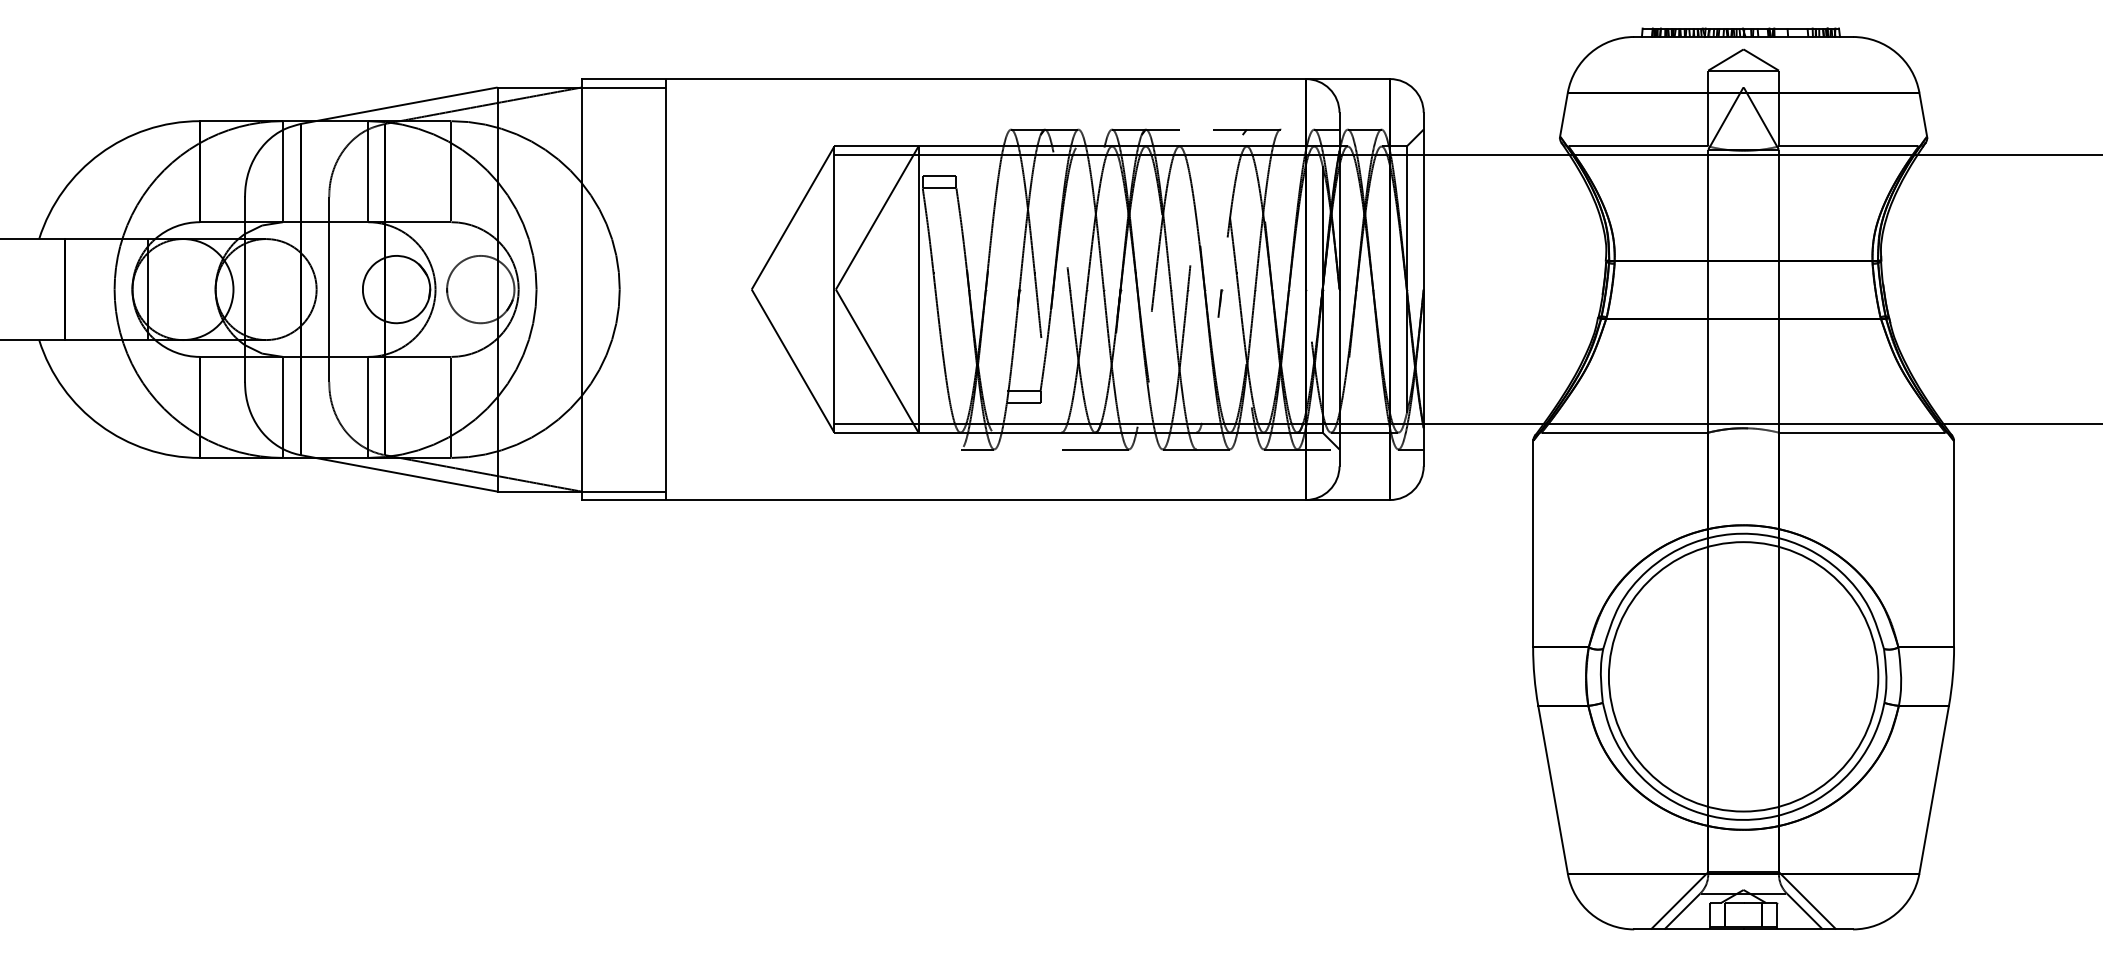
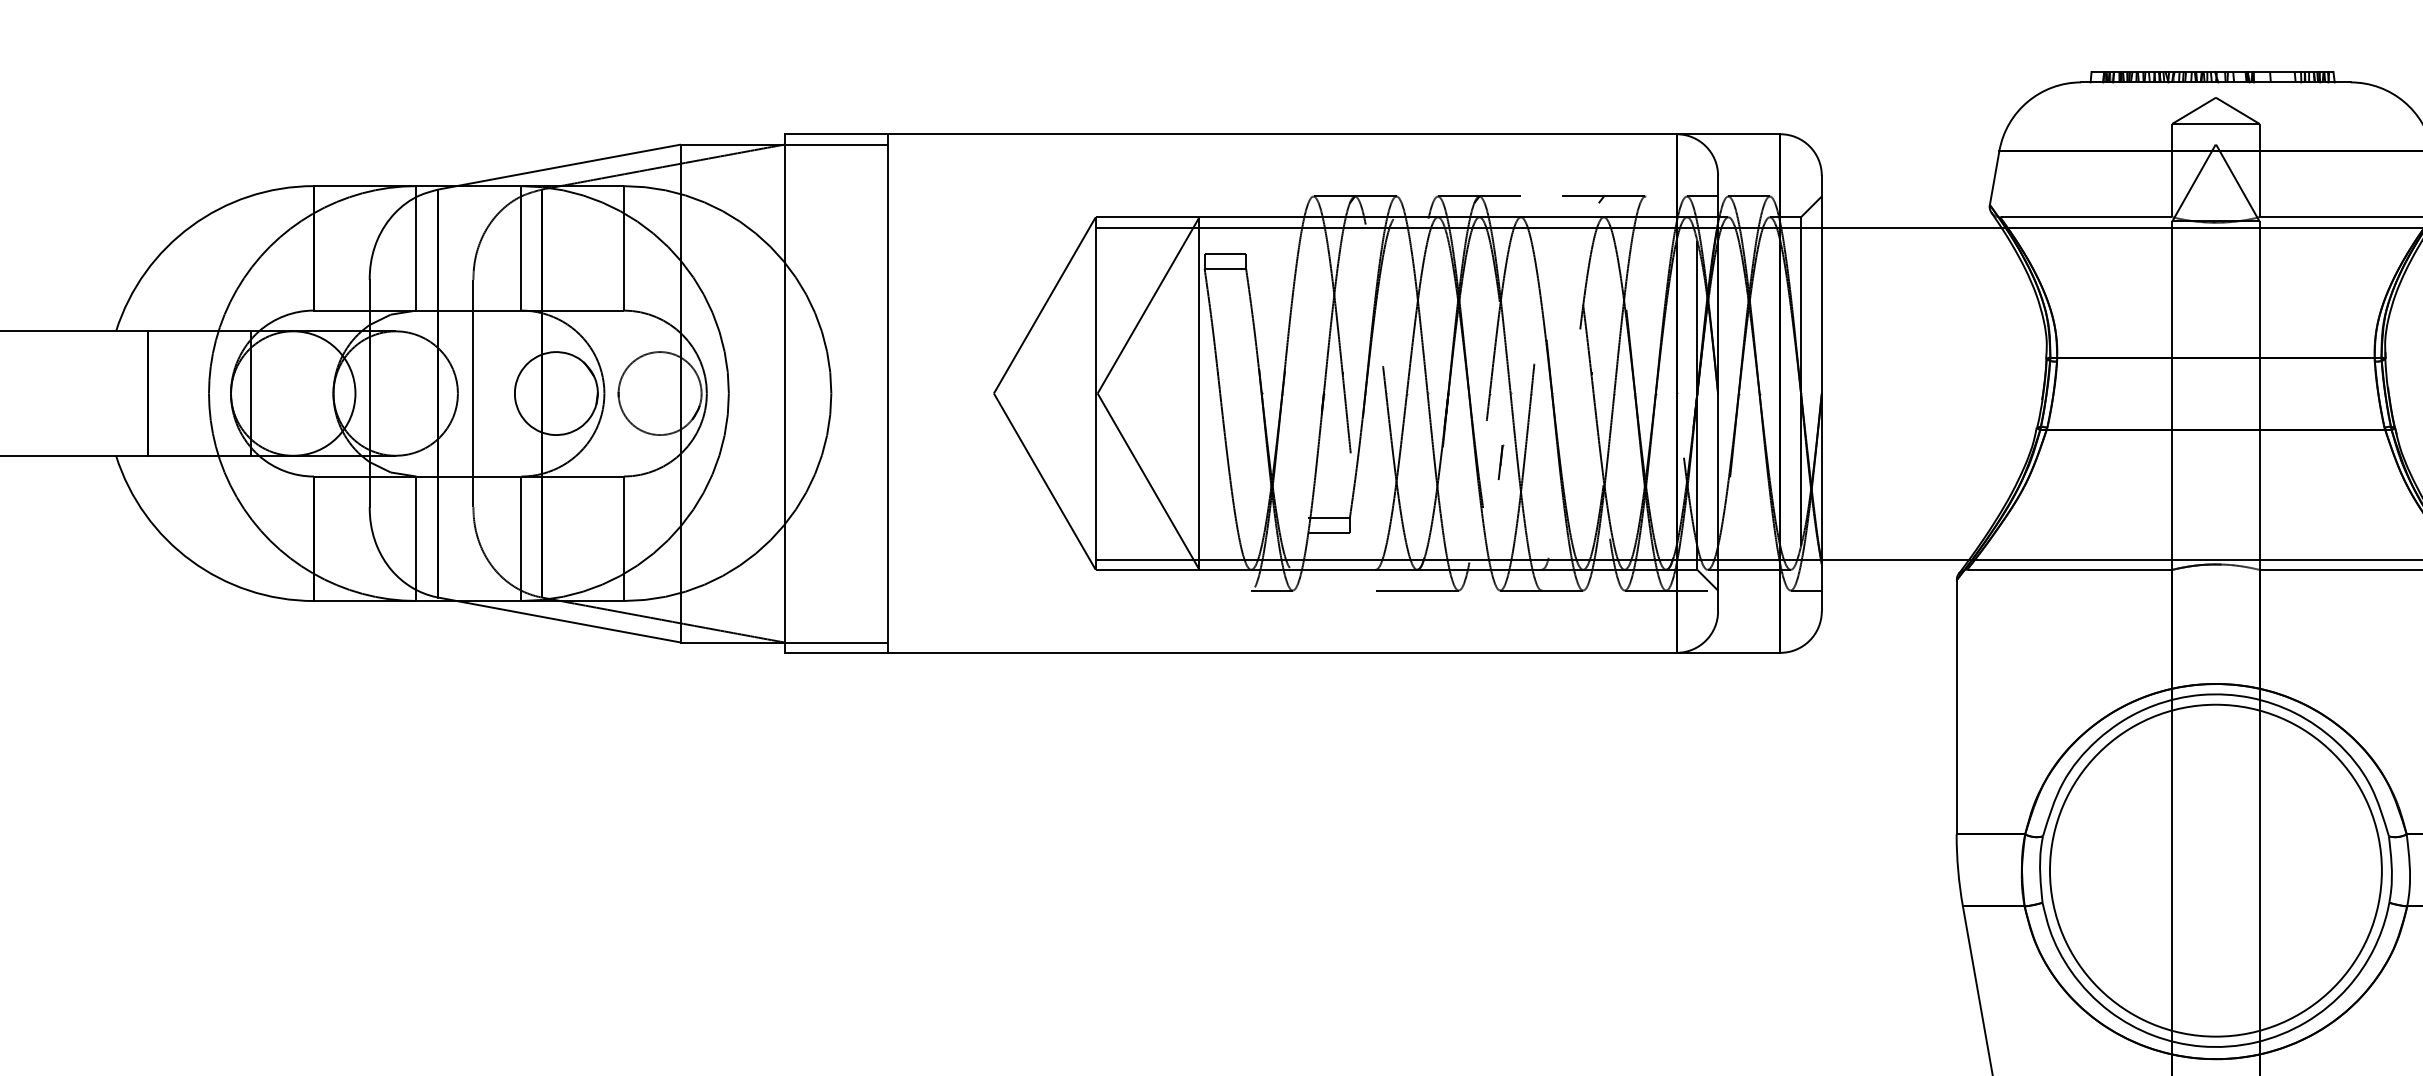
line: (1220, 303) -> (1501, 462), moved

